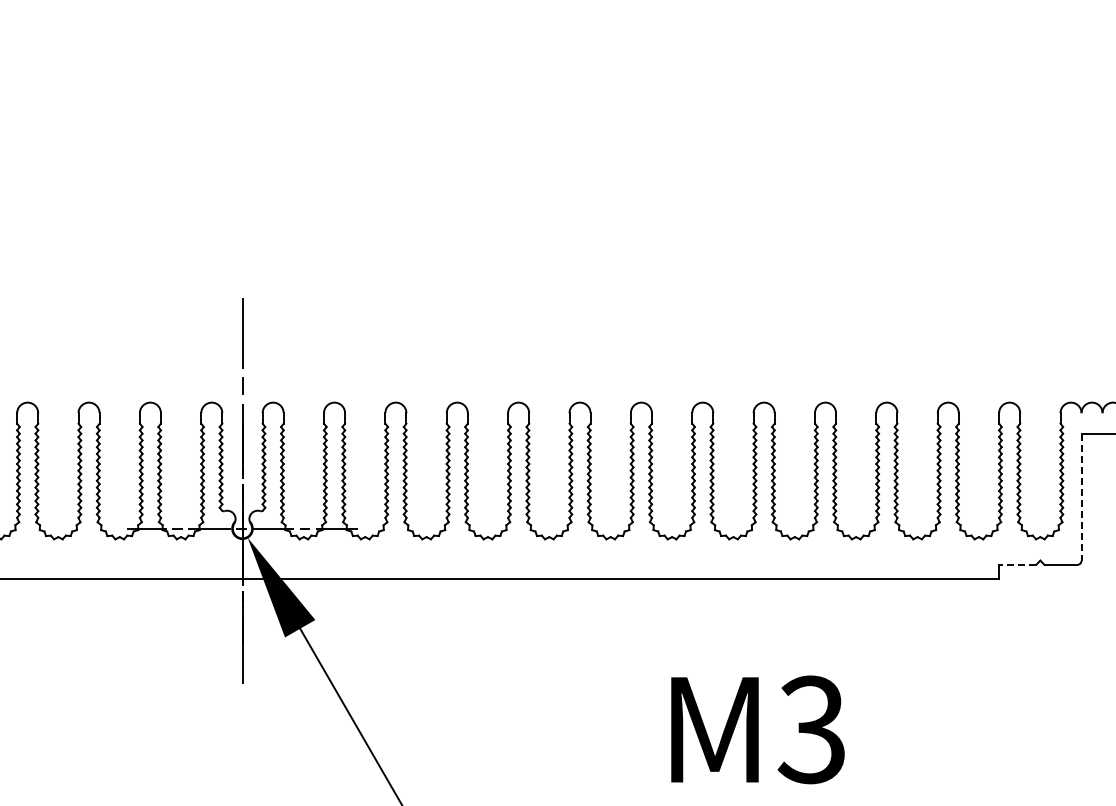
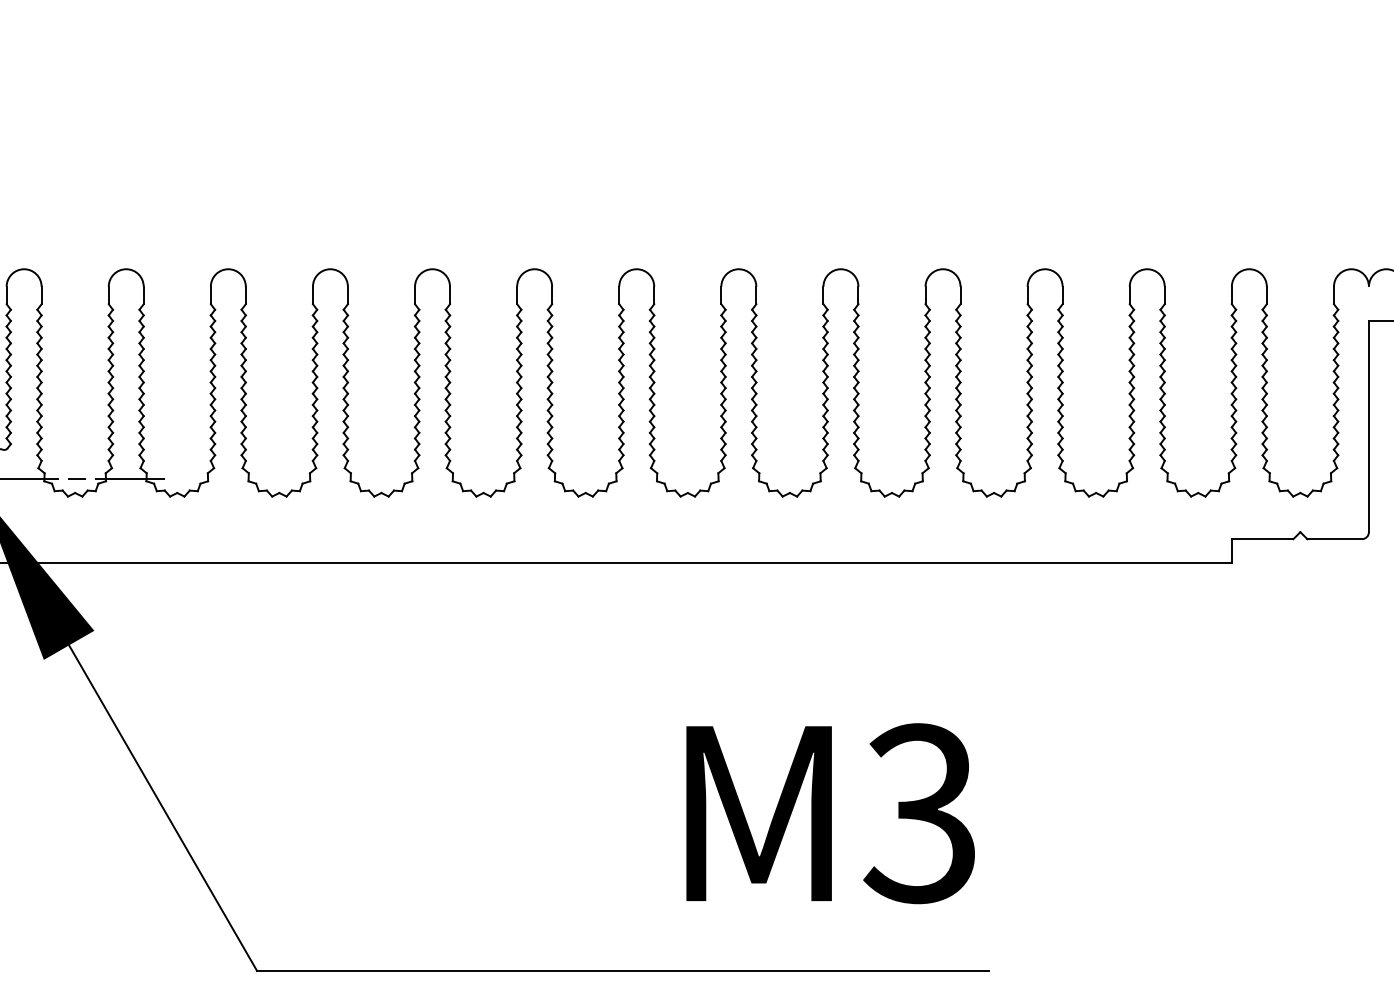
line: (1081, 497) -> (1368, 427), dashed -> solid
line: (1017, 564) -> (1262, 538), dashed -> solid

